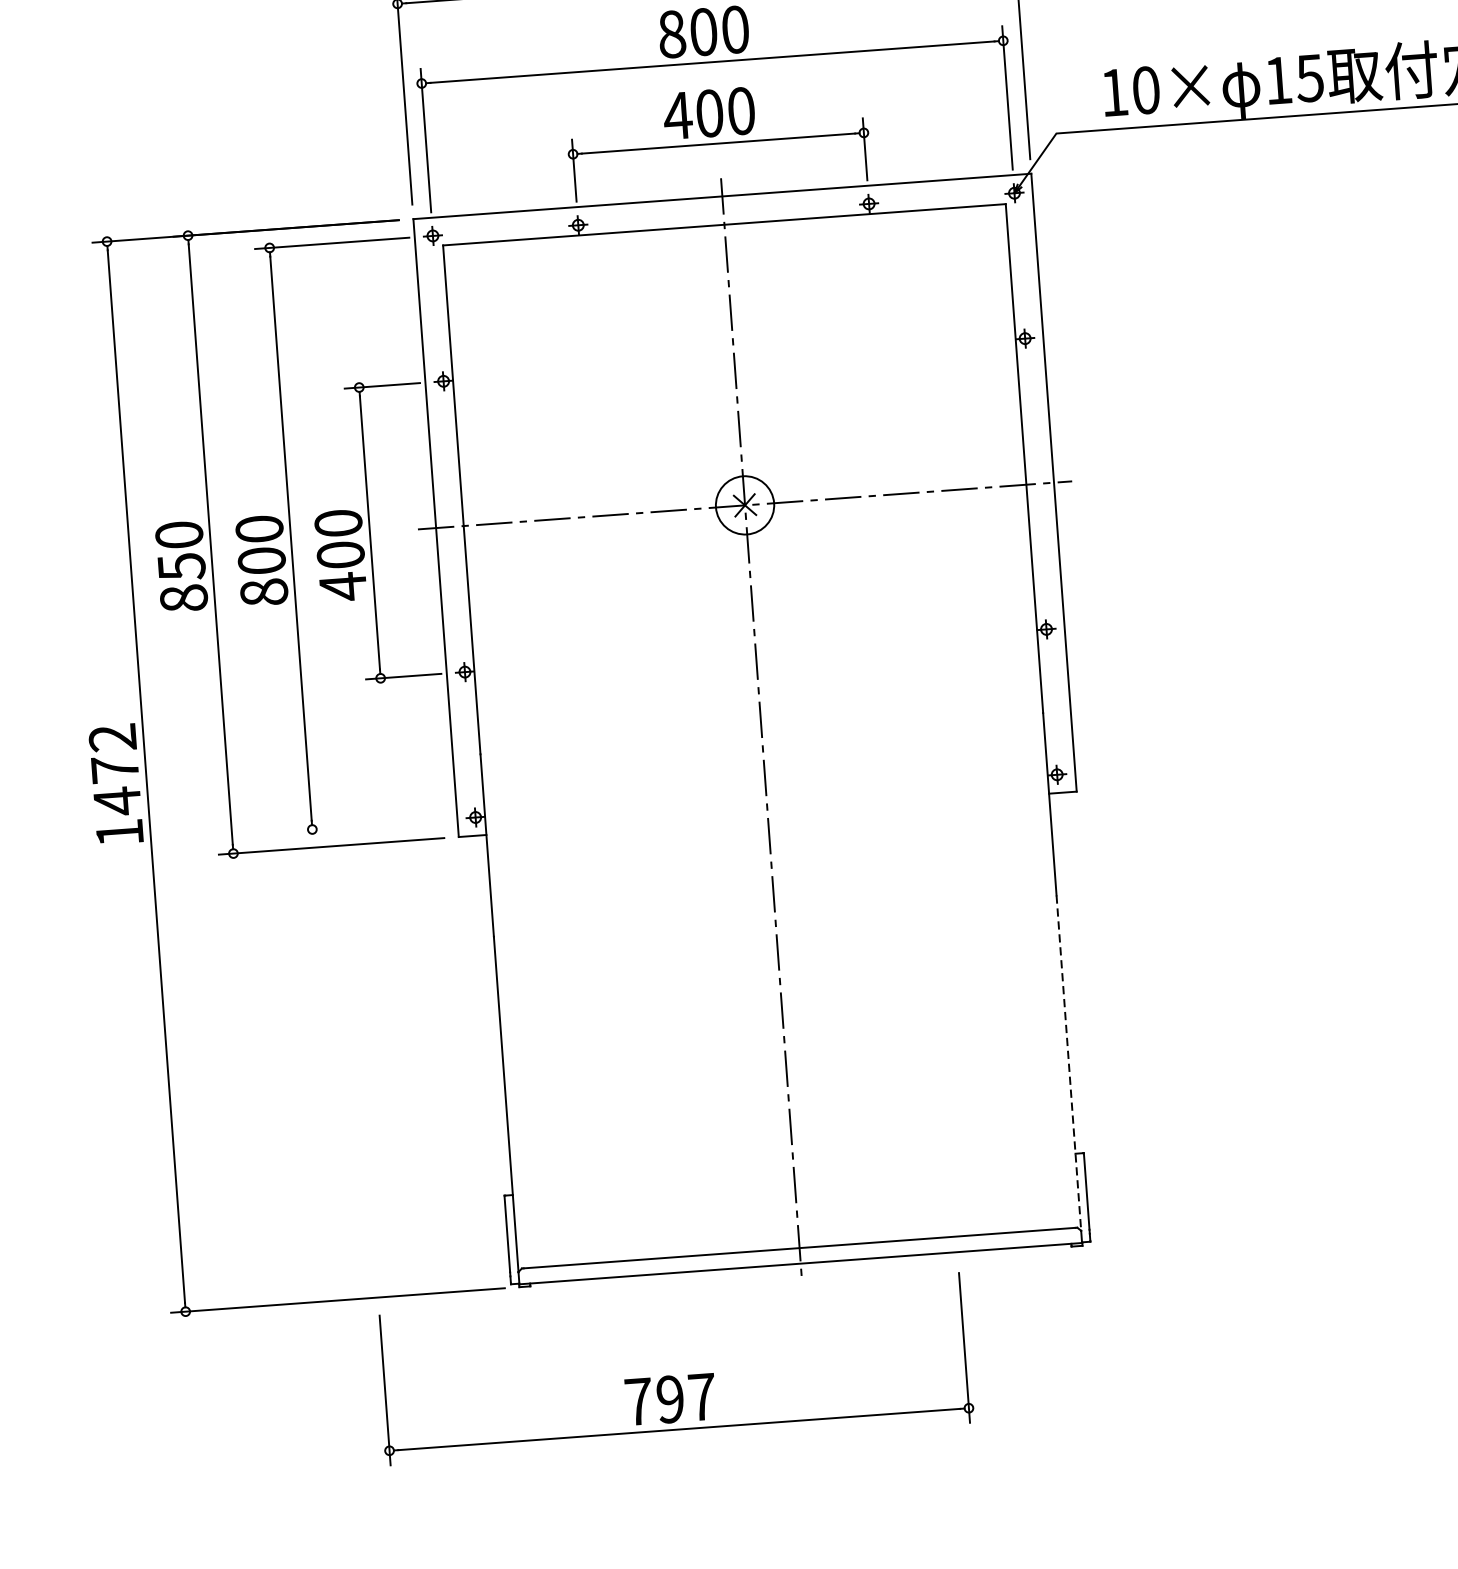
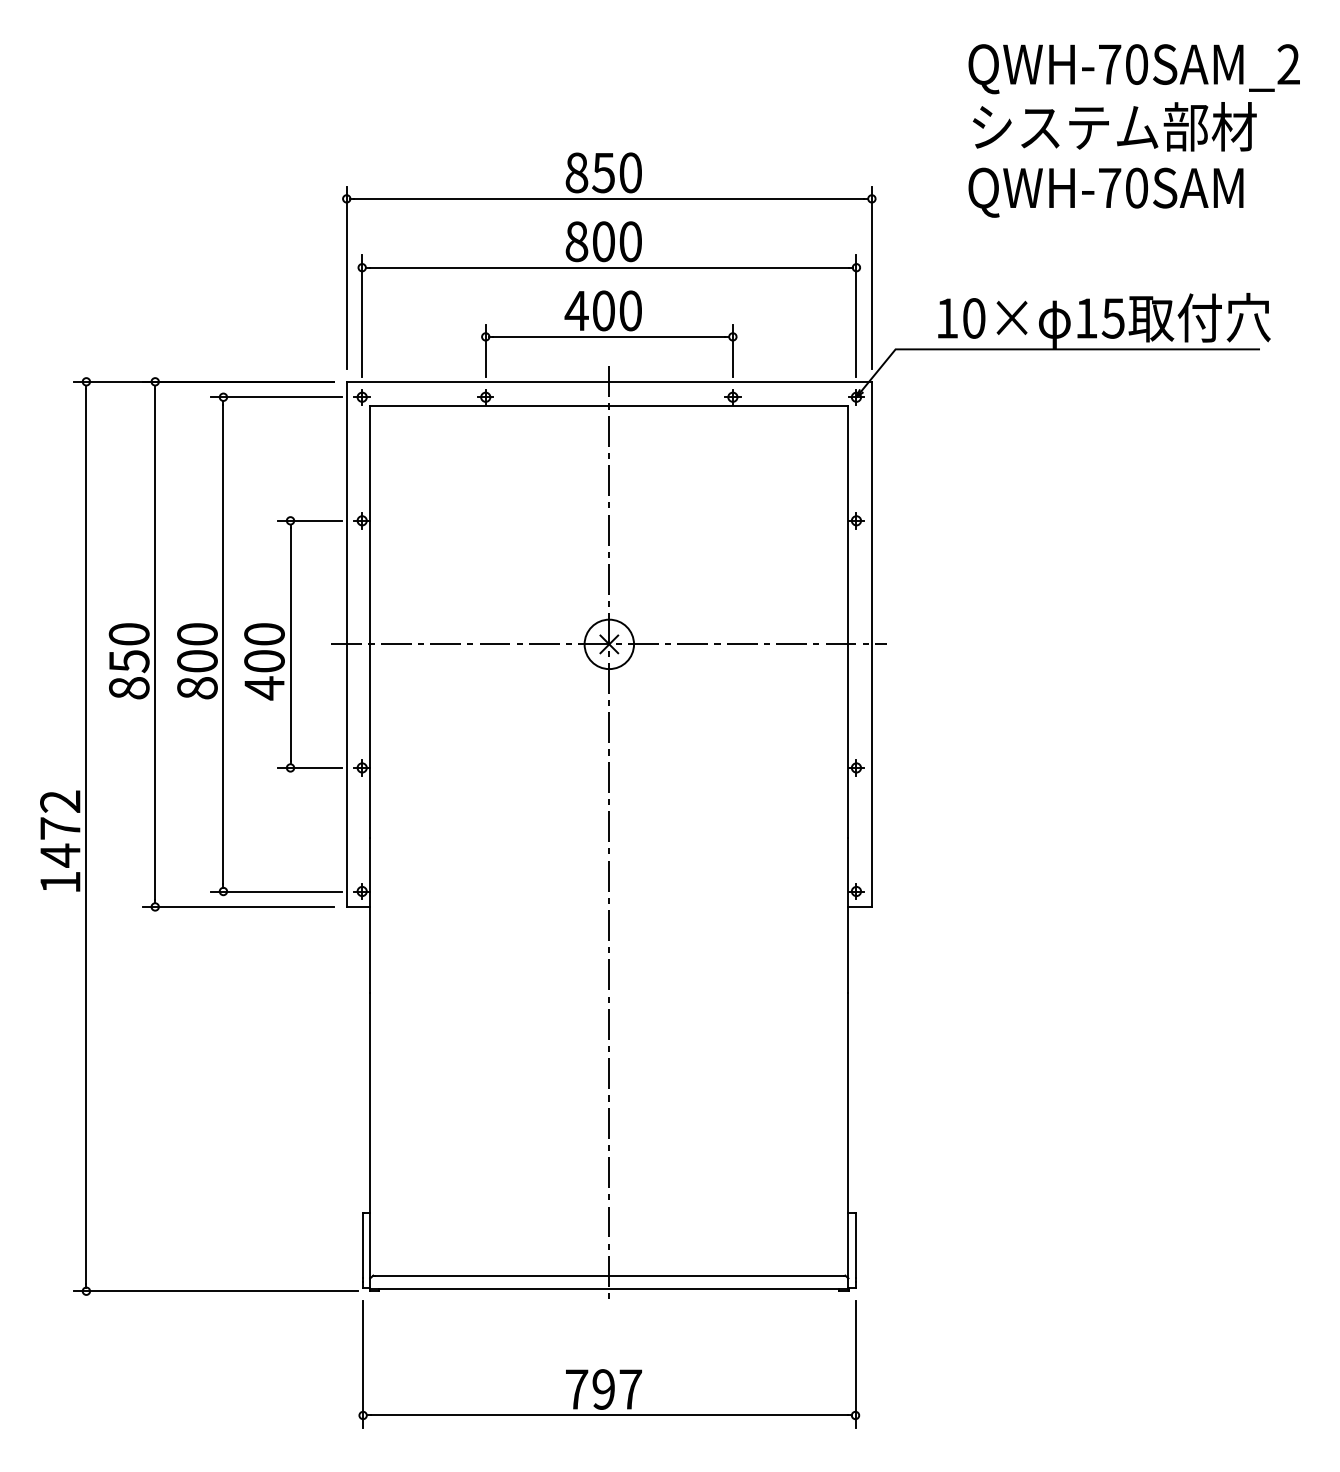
line: (374, 824) -> (276, 891), added
line: (1069, 1063) -> (848, 1136), dashed -> solid
part: (675, 1369) -> (609, 1364), moved

